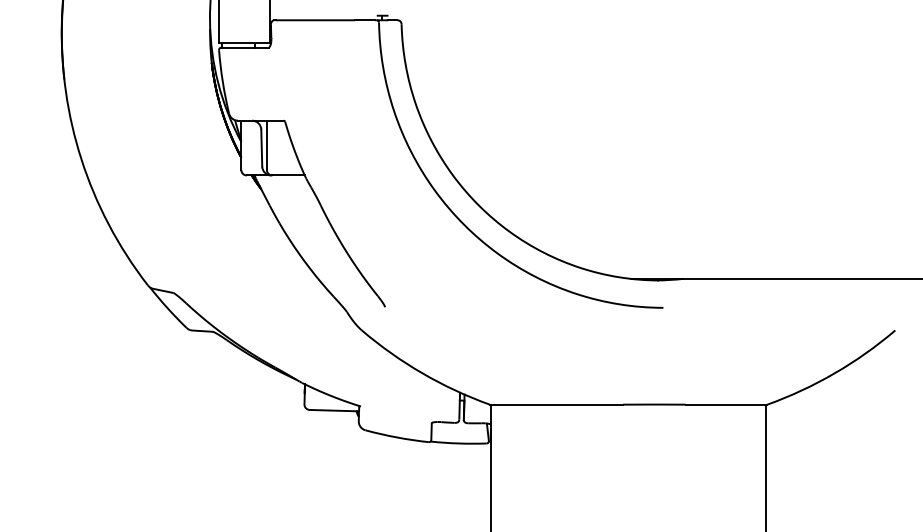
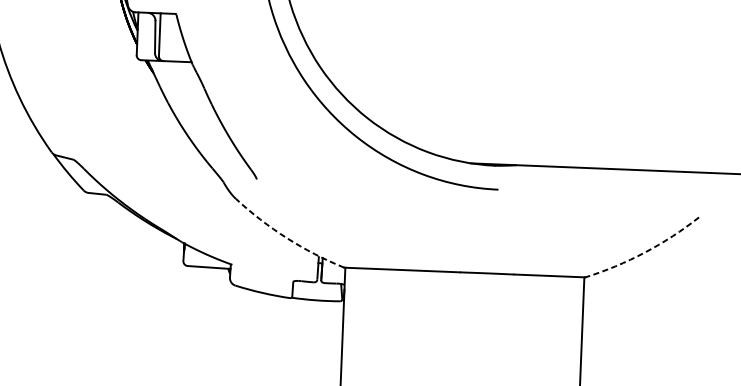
arc: (422, 373) -> (286, 238), solid -> dashed
arc: (834, 373) -> (644, 252), solid -> dashed

